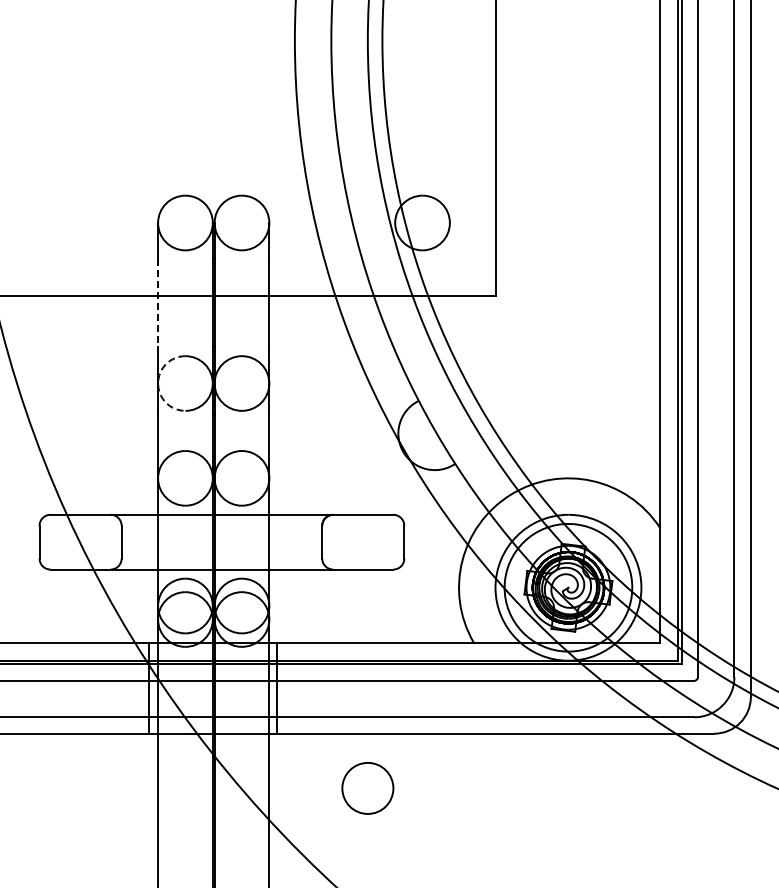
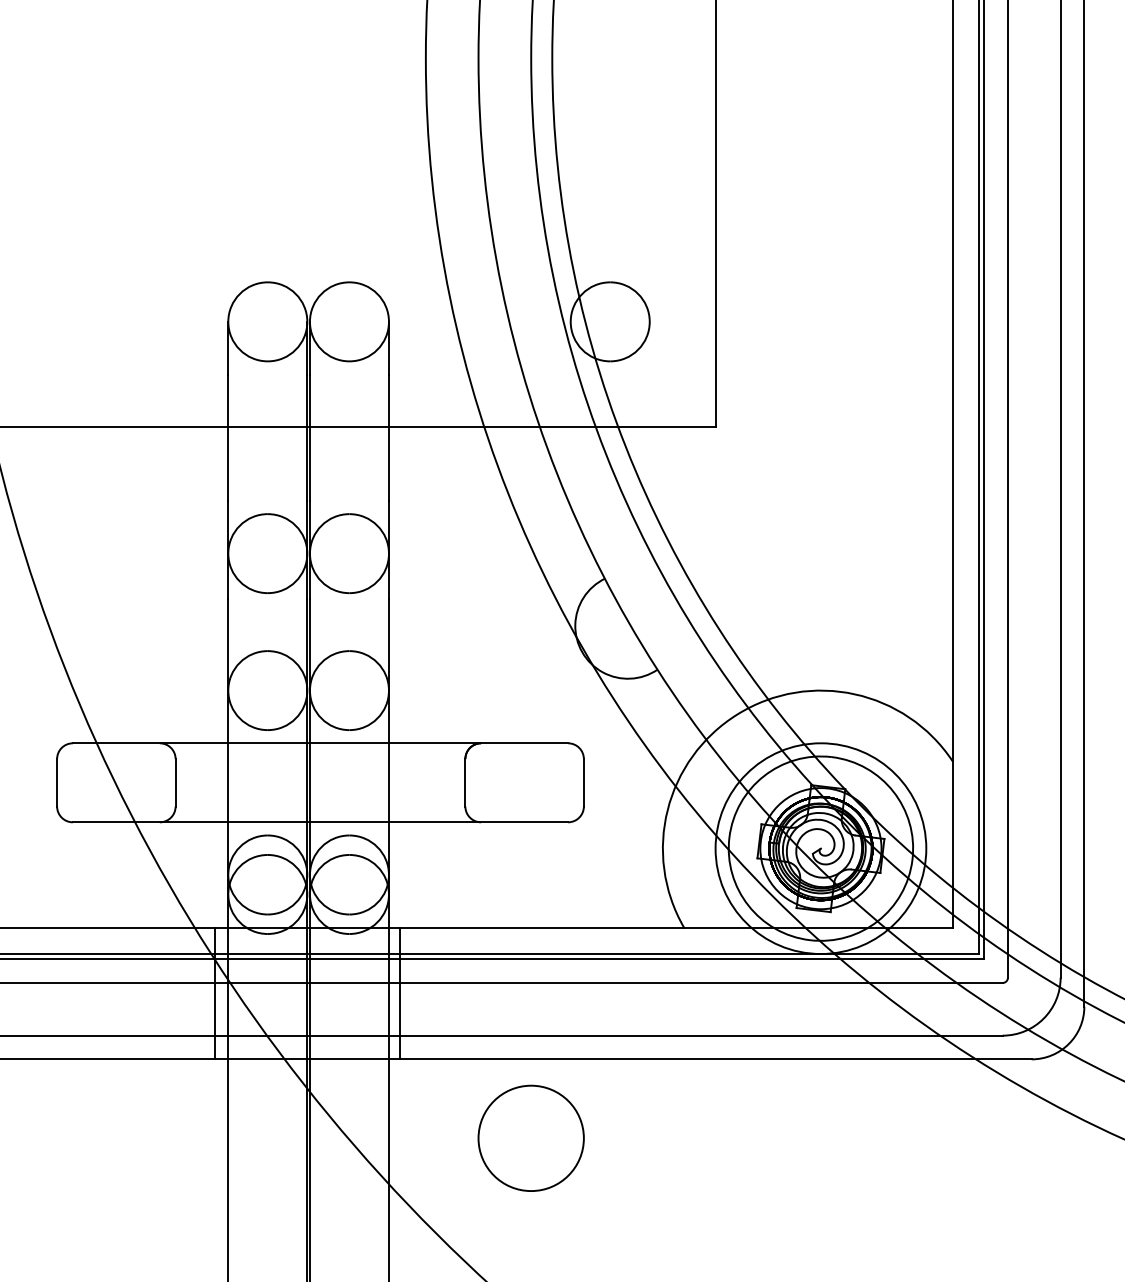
line: (158, 303) -> (228, 438), dashed -> solid
arc: (158, 383) -> (228, 553), dashed -> solid
circle: (367, 788) -> (530, 1138), size x1.43

